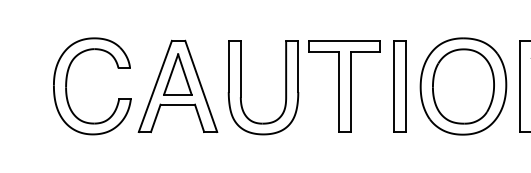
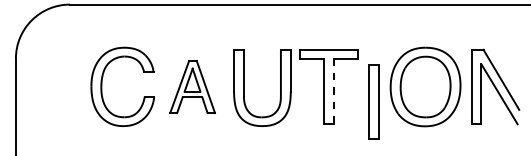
part: (177, 85) -> (192, 86), size x0.7
part: (399, 85) -> (373, 101), moved
line: (350, 91) -> (333, 91), solid -> dashed

